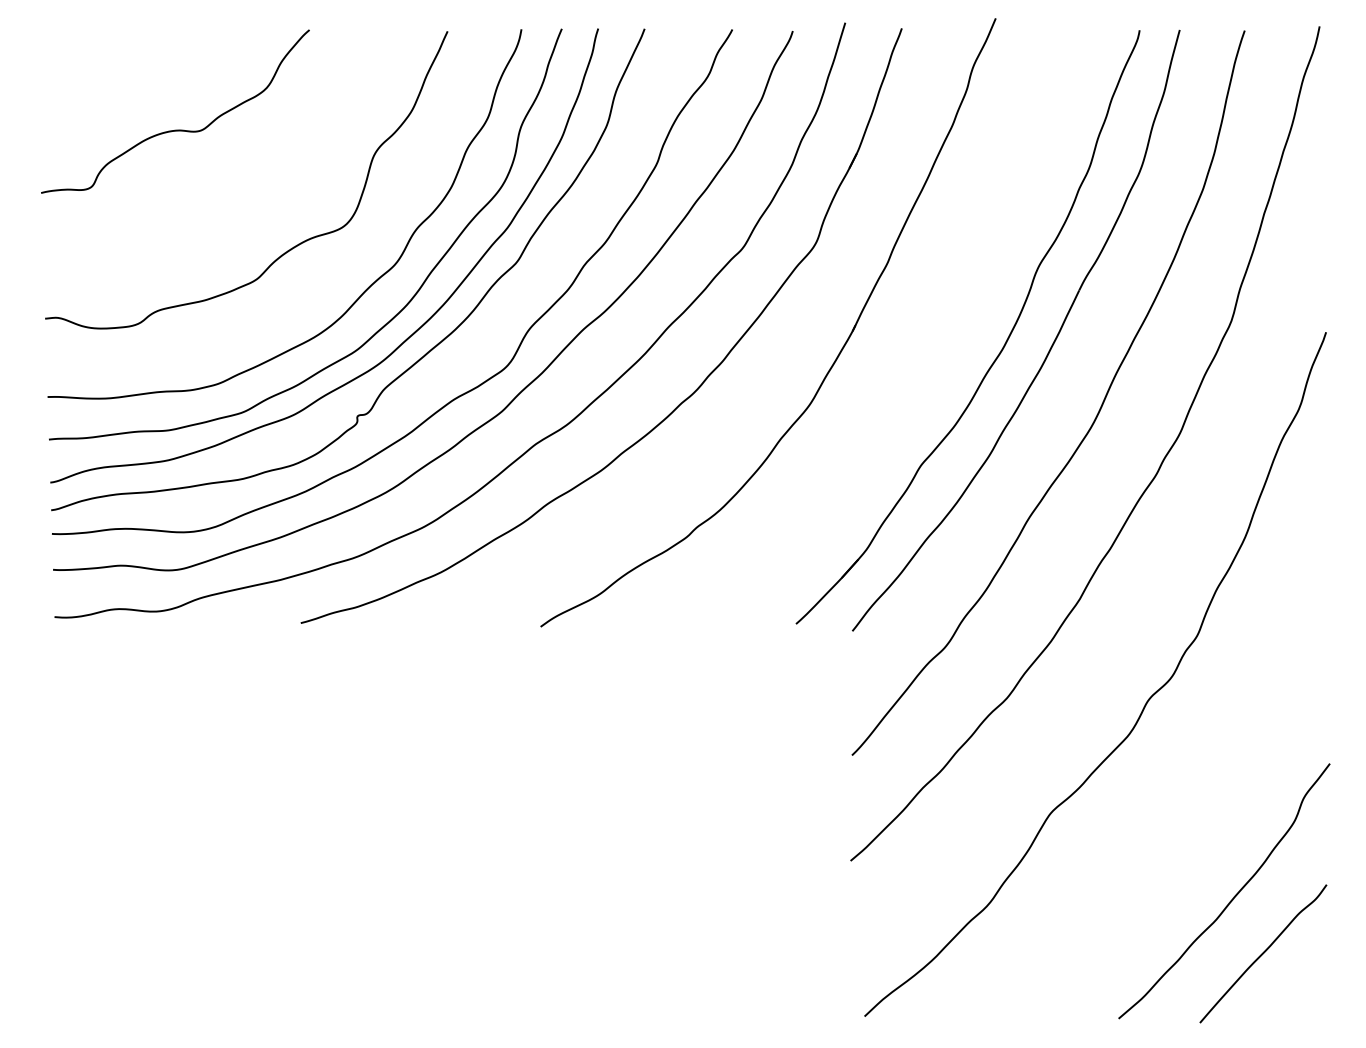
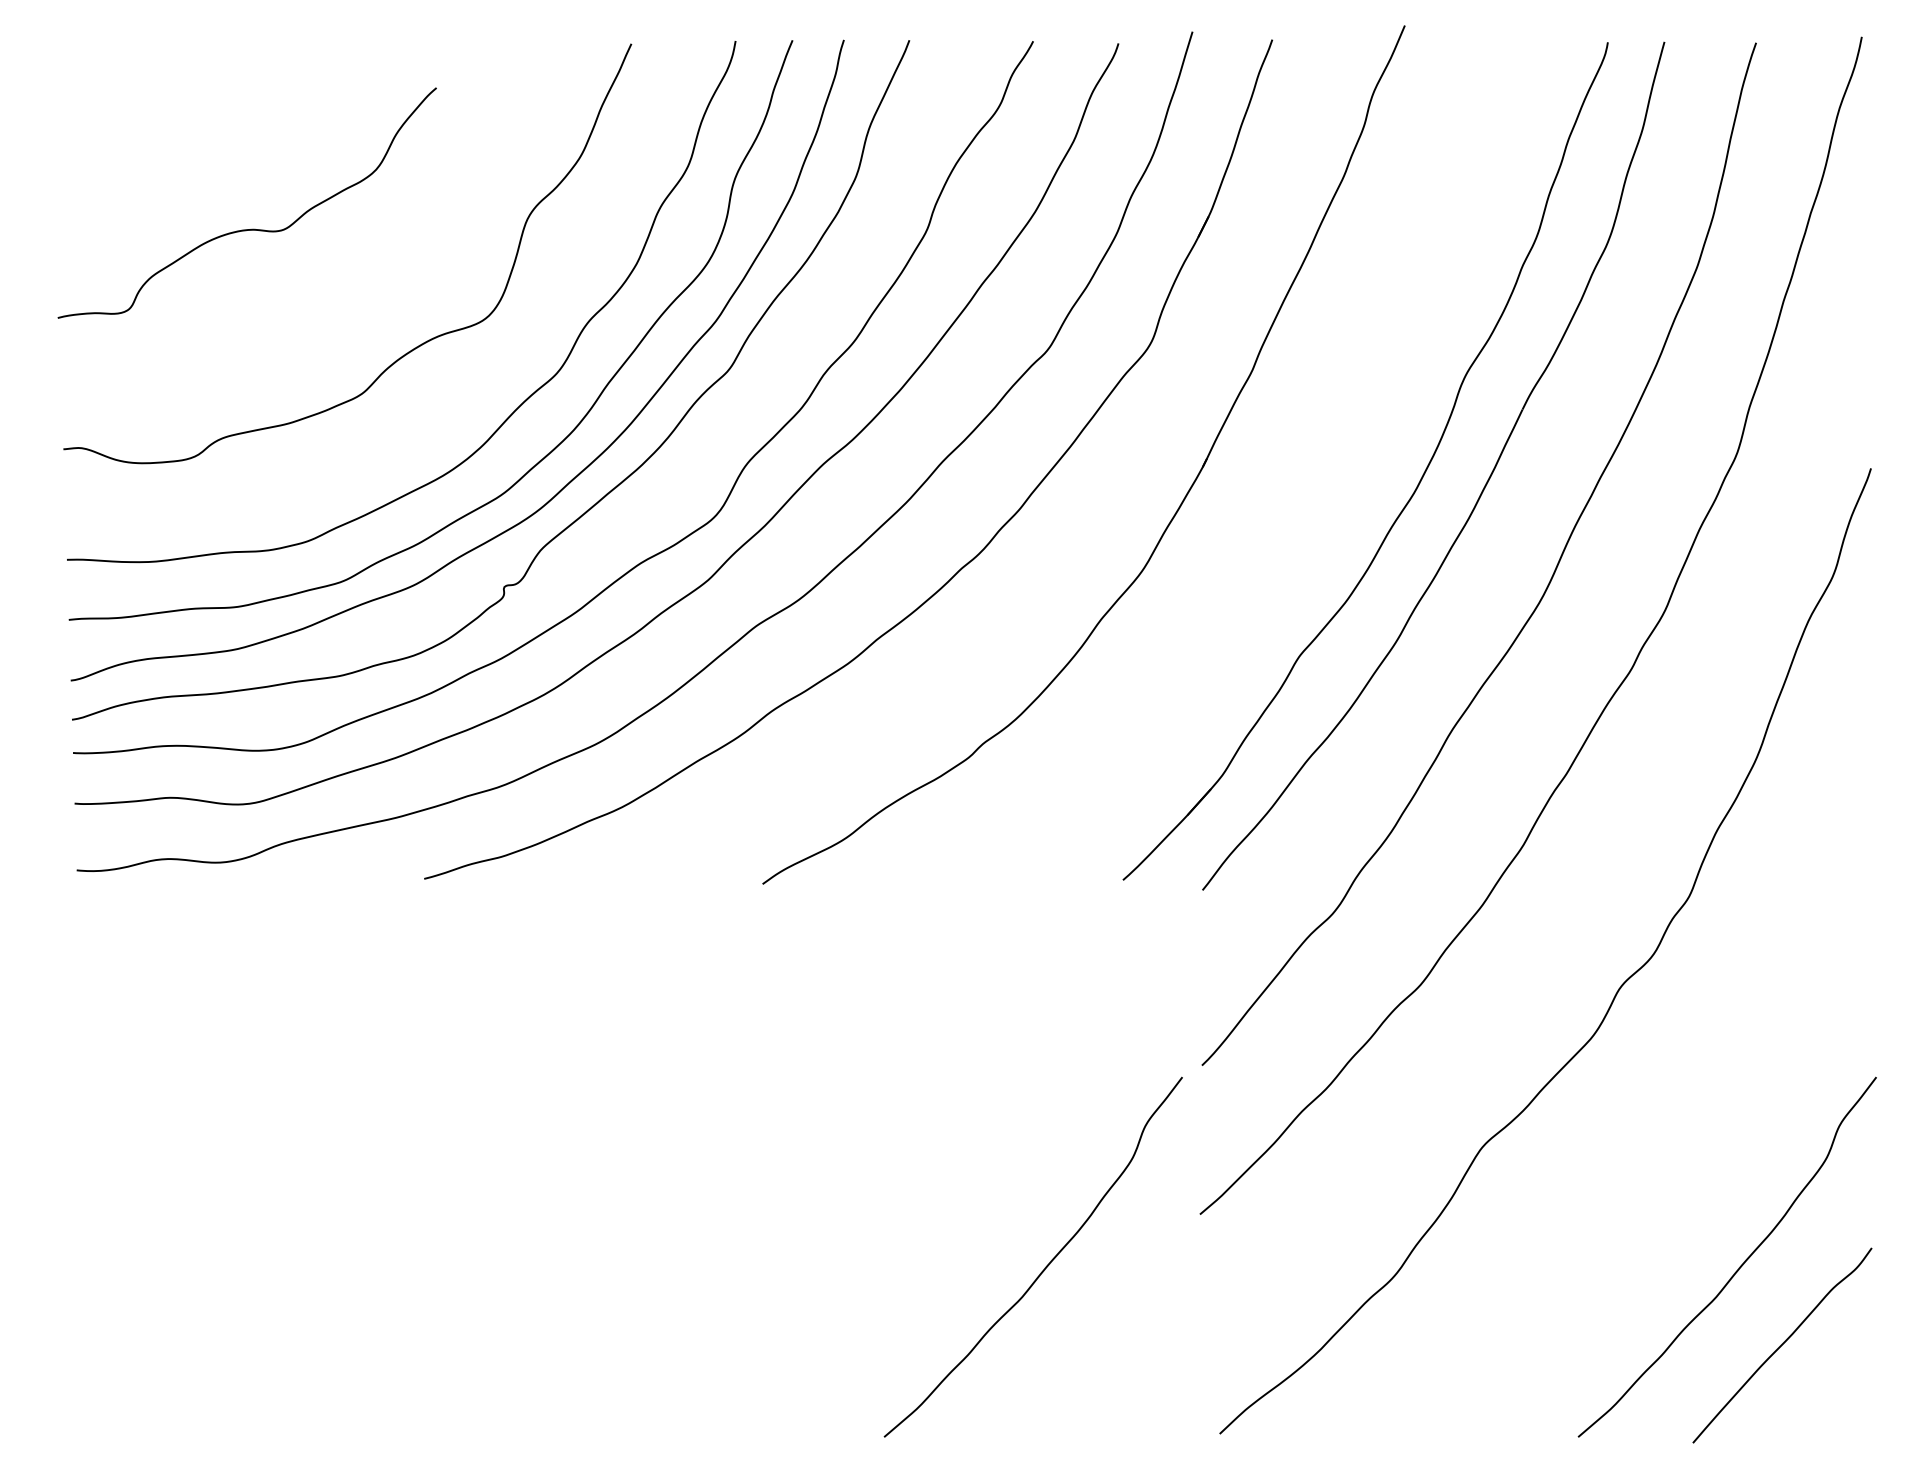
curve: (178, 129) -> (251, 228), moved
curve: (741, 897) -> (1045, 1266), added

